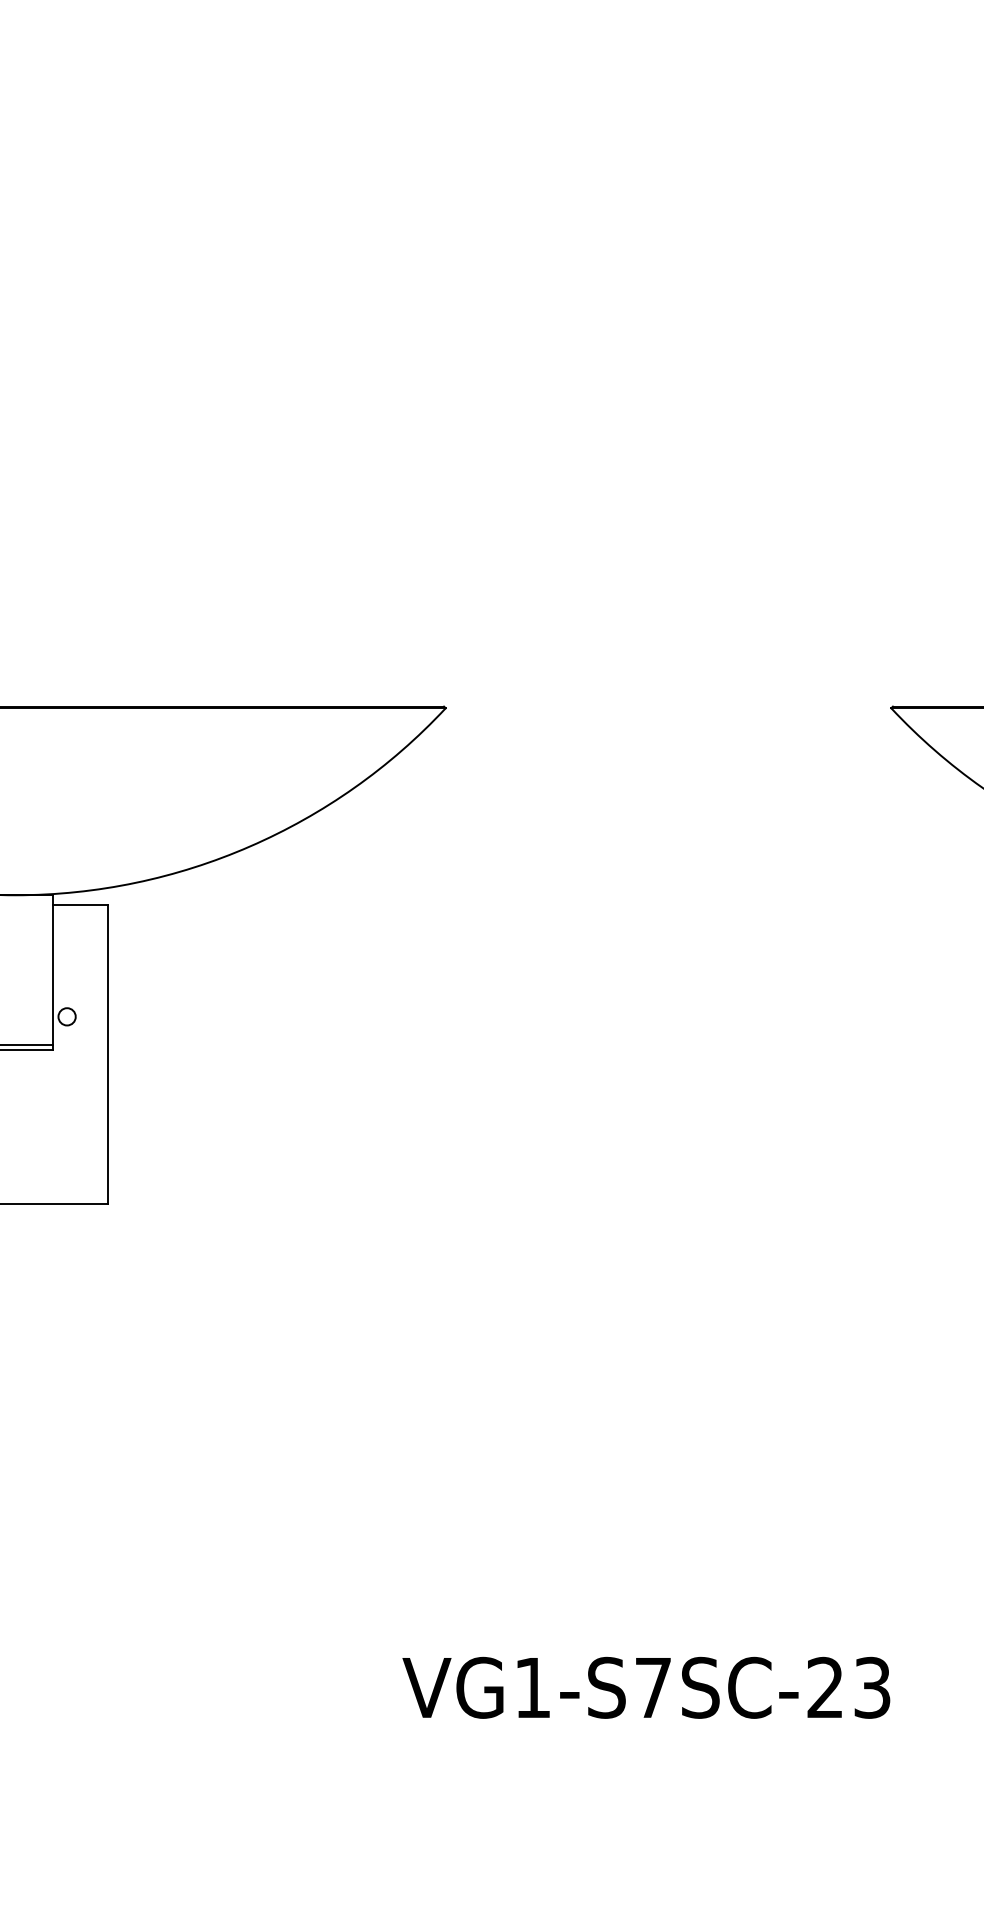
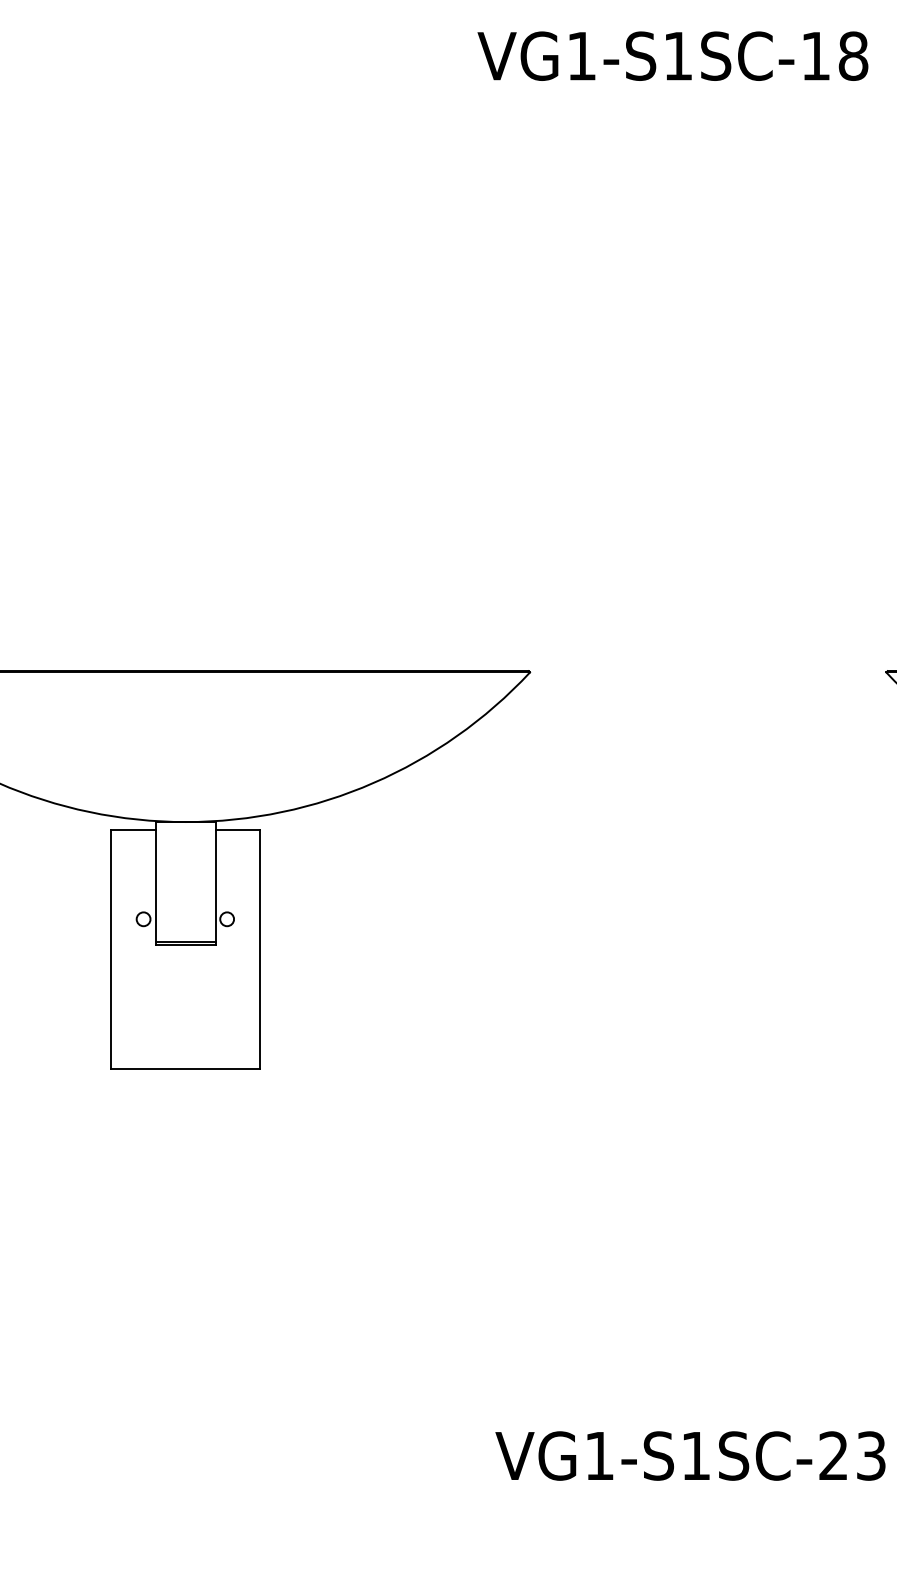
text: (652, 1687) -> (695, 1455), VG1-S7SC-23 -> VG1-S1SC-23

